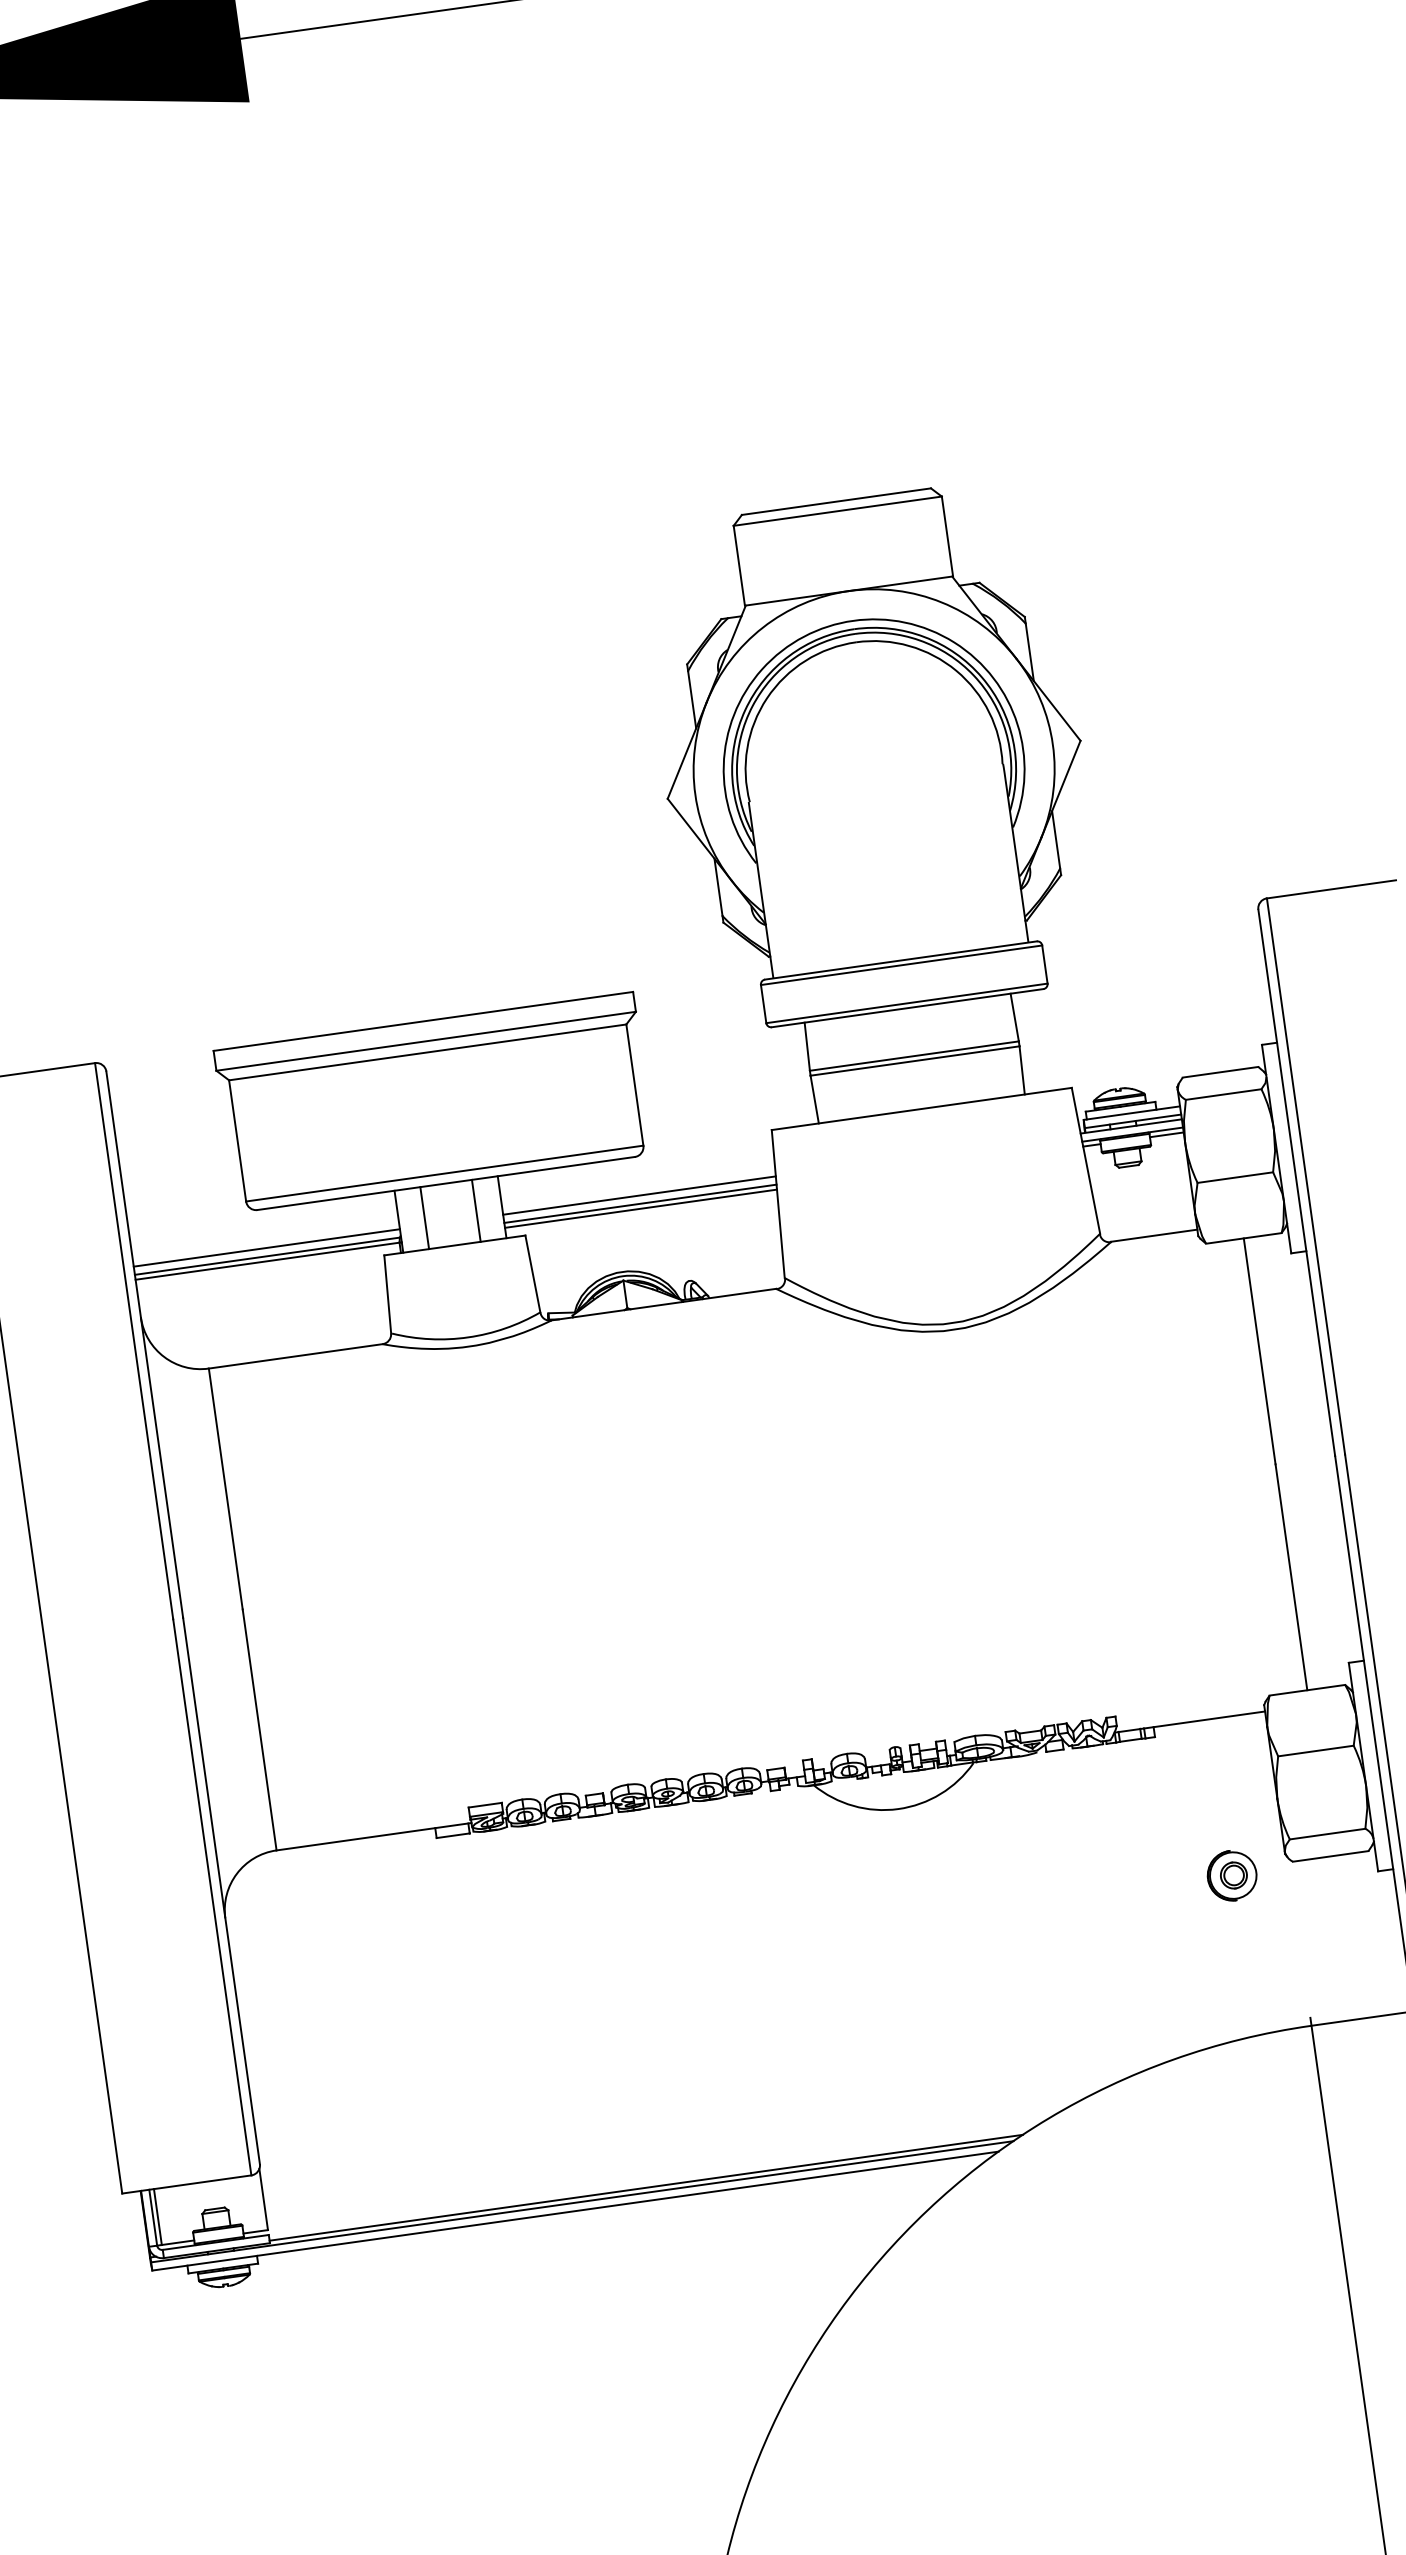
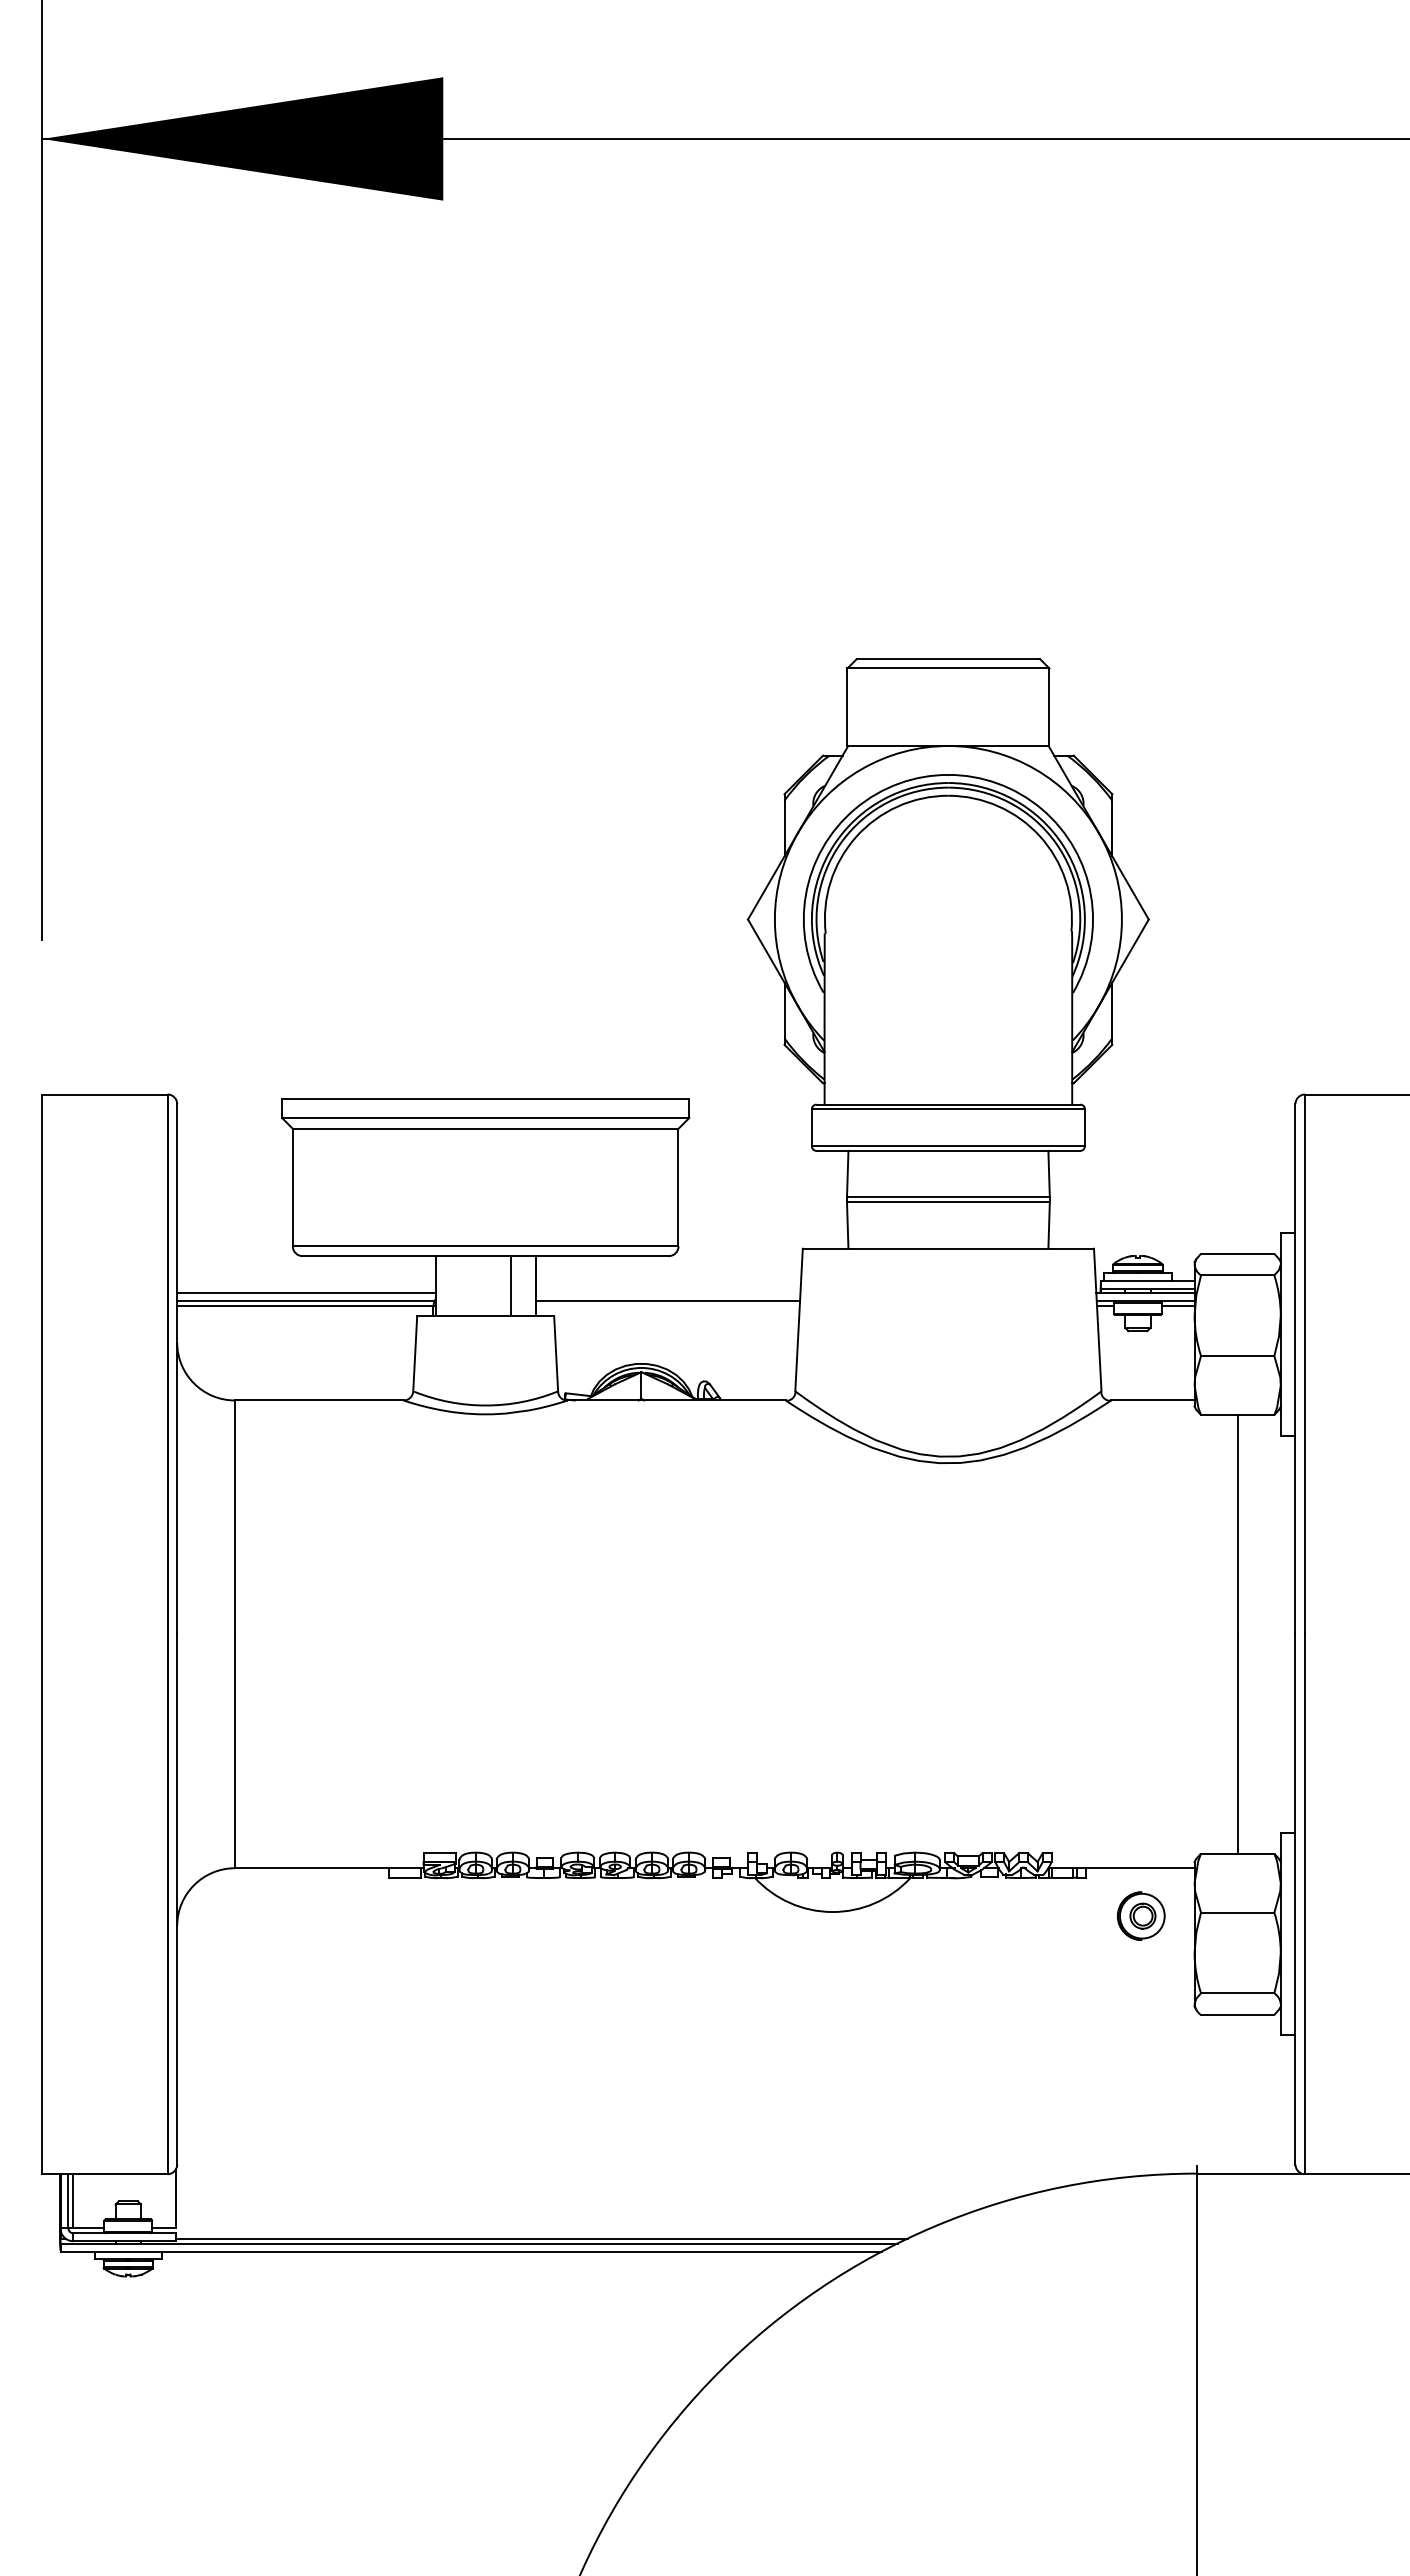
line: (638, 1195) -> (667, 1293), removed
line: (640, 1209) -> (667, 1306), removed
line: (424, 1218) -> (460, 1286), removed
part: (1231, 1875) -> (1140, 1915), moved

